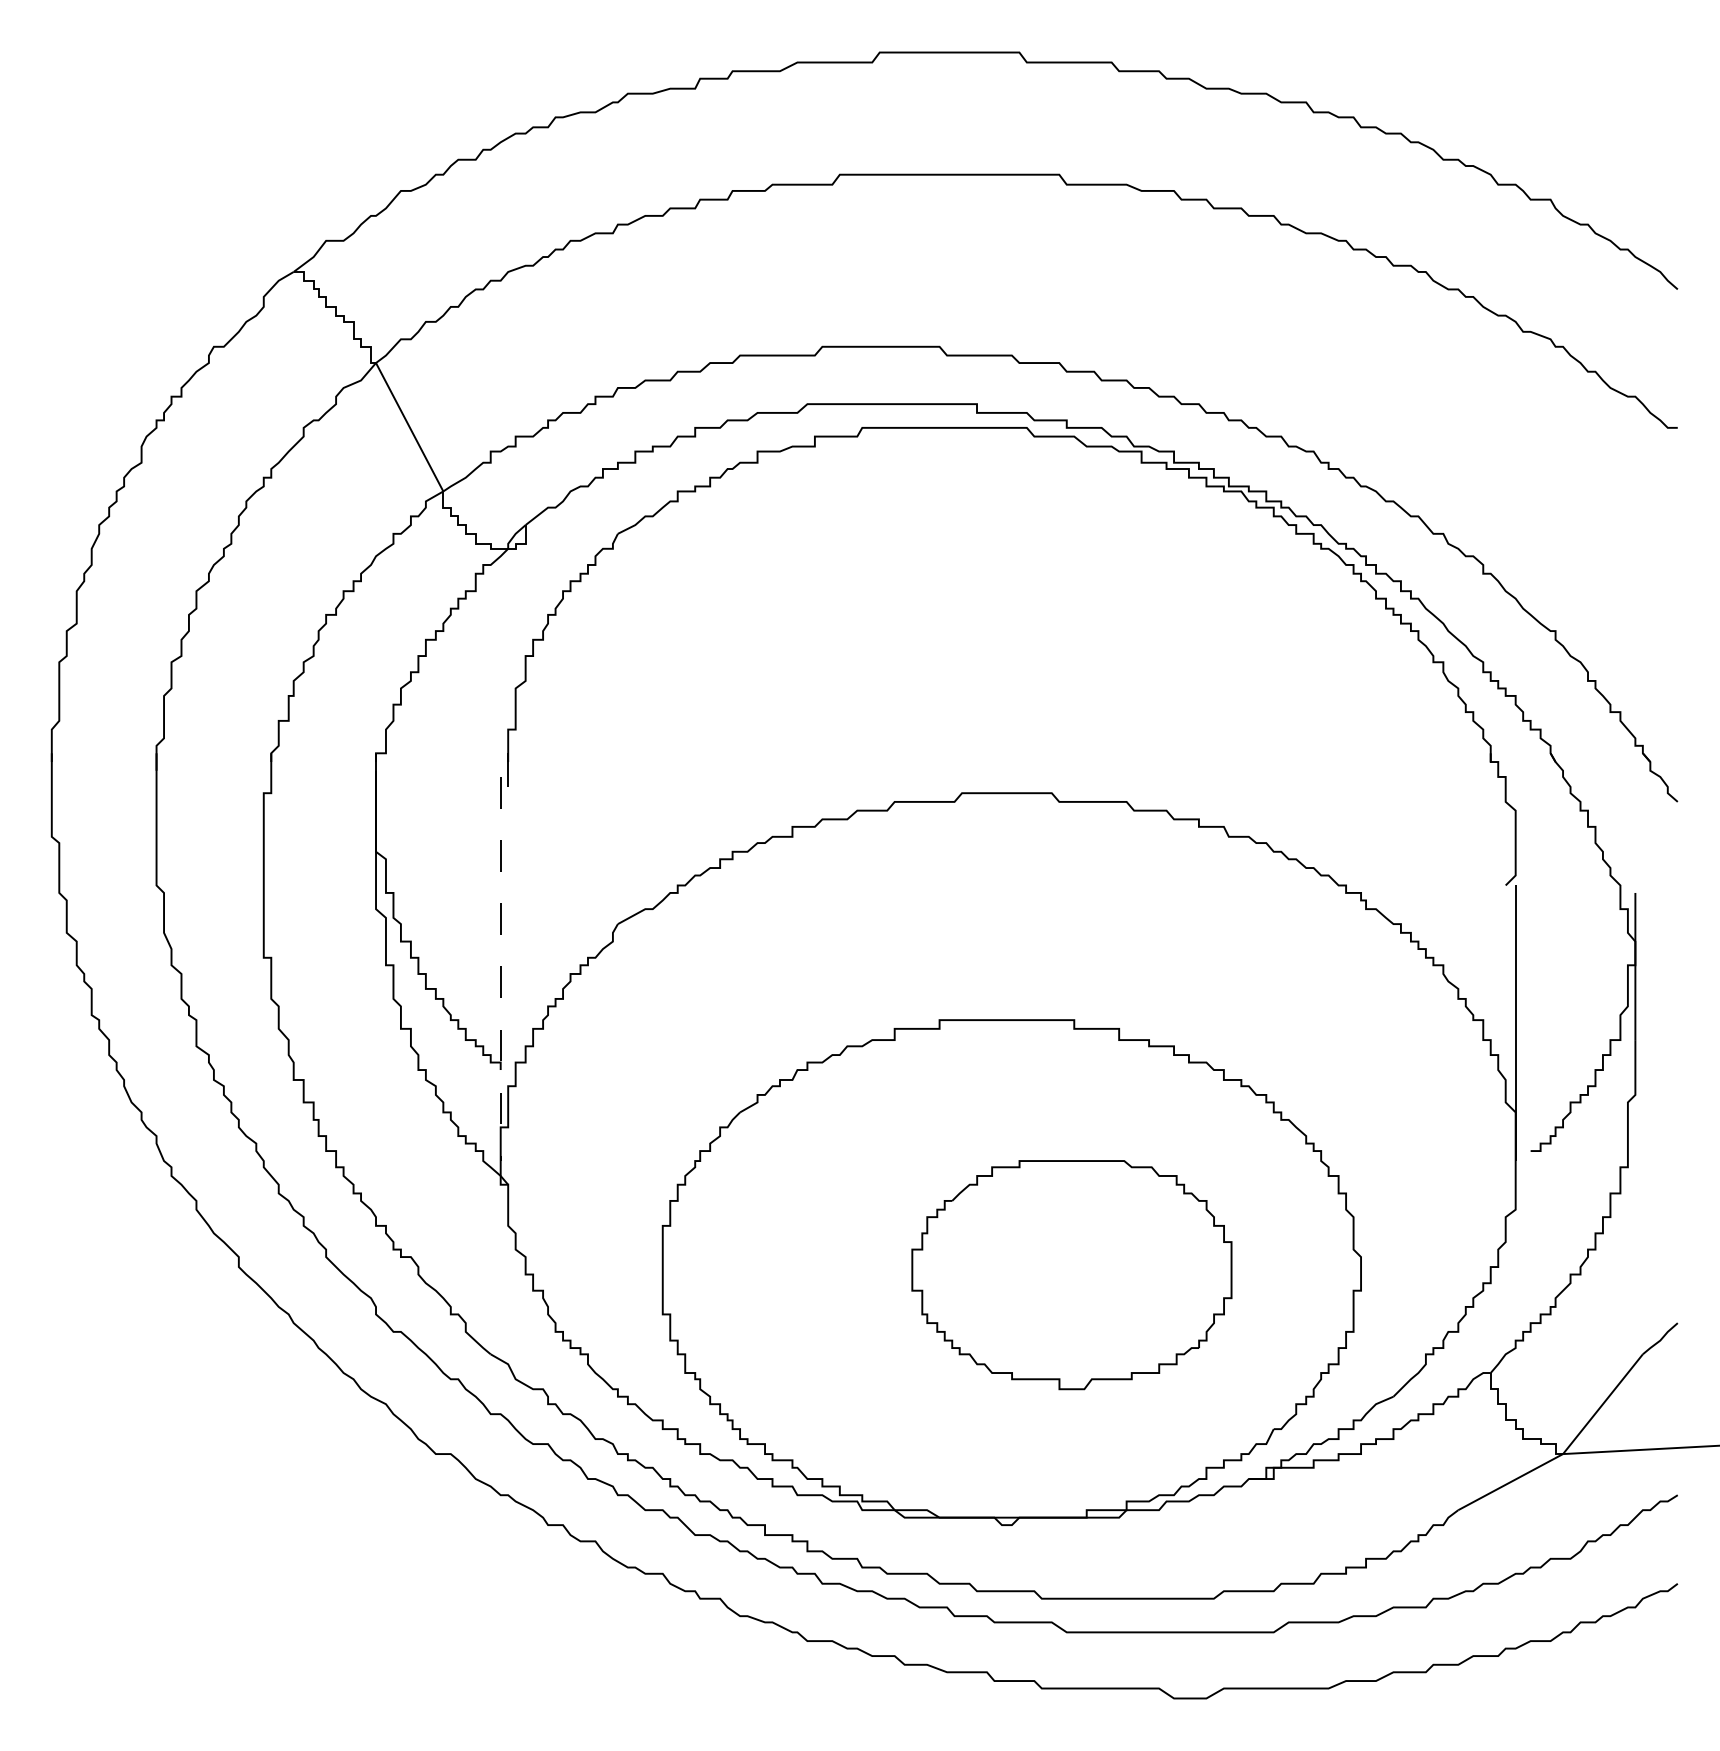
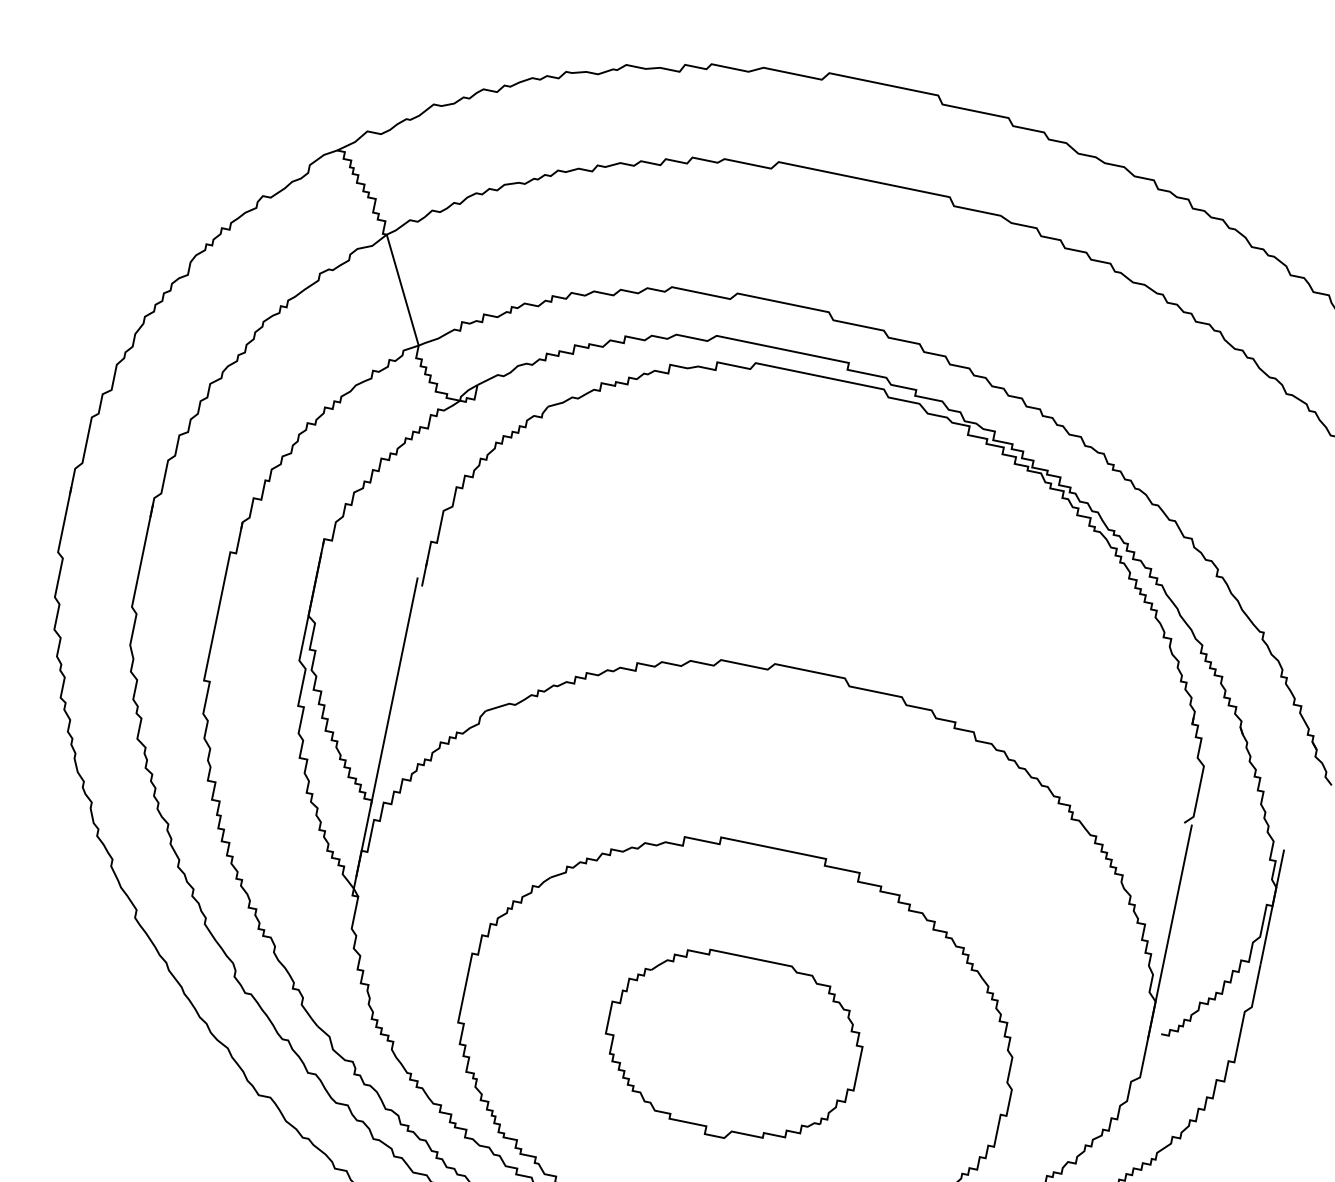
line: (500, 969) -> (386, 727), dashed -> solid
part: (1071, 1275) -> (732, 1047), moved

